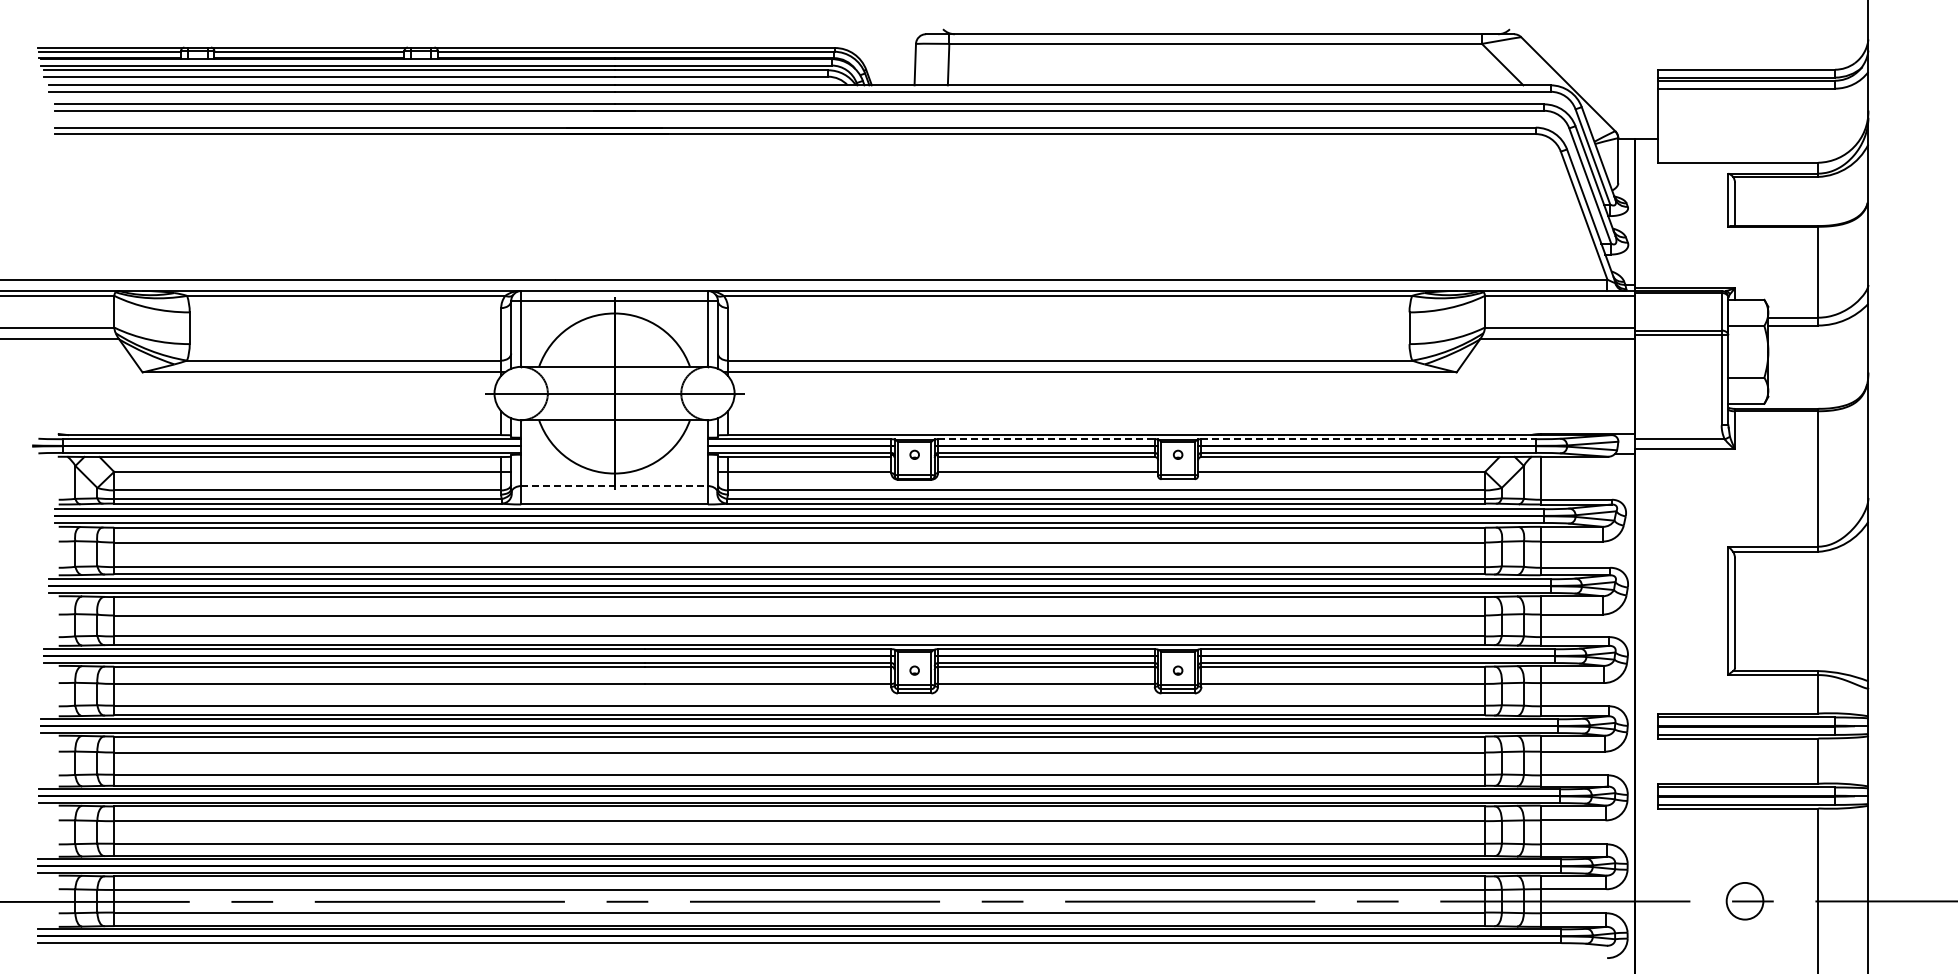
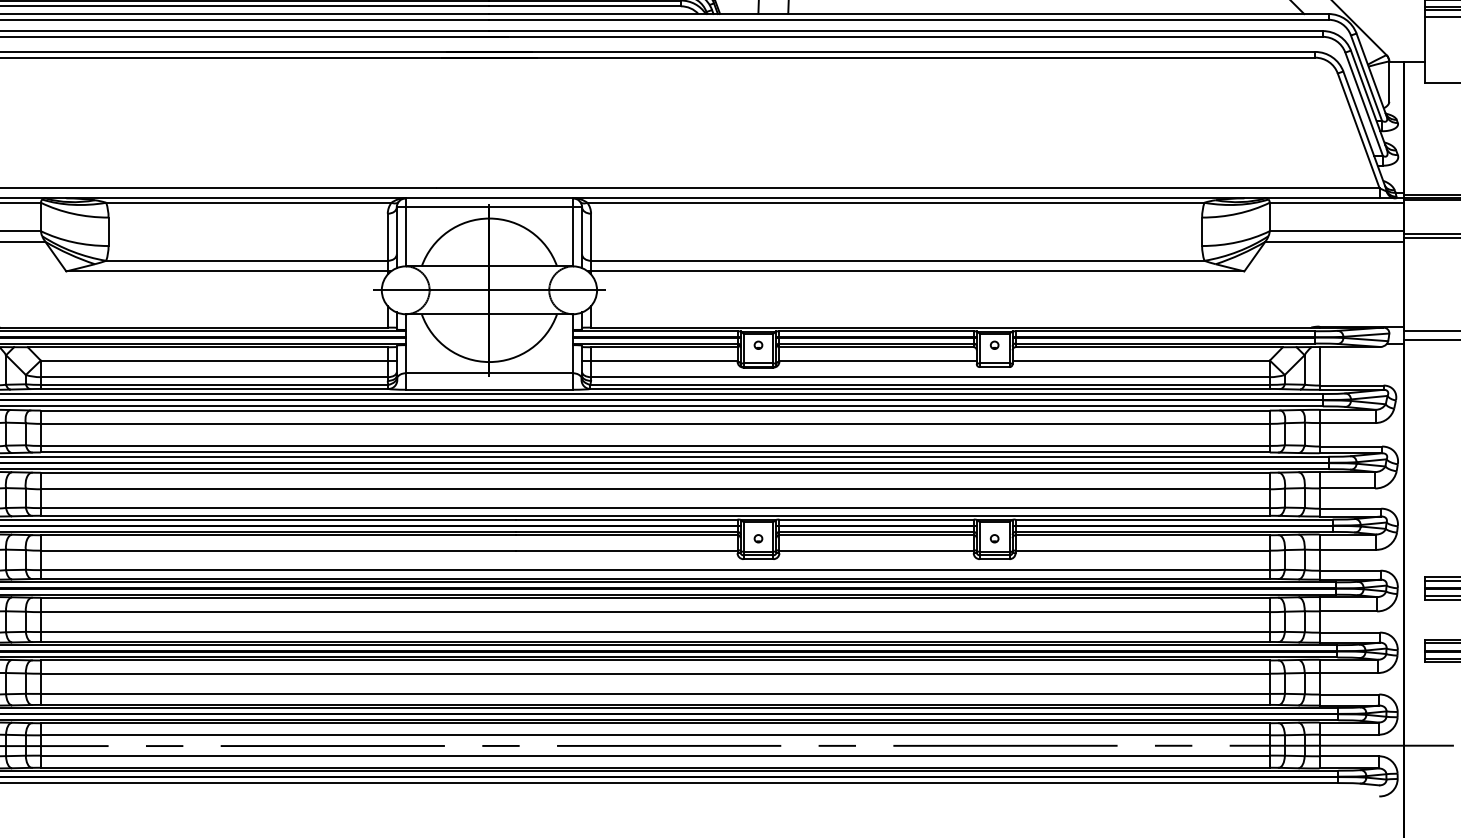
line: (1046, 439) -> (876, 331), dashed -> solid
line: (1369, 439) -> (1166, 331), dashed -> solid
line: (615, 486) -> (490, 373), dashed -> solid

